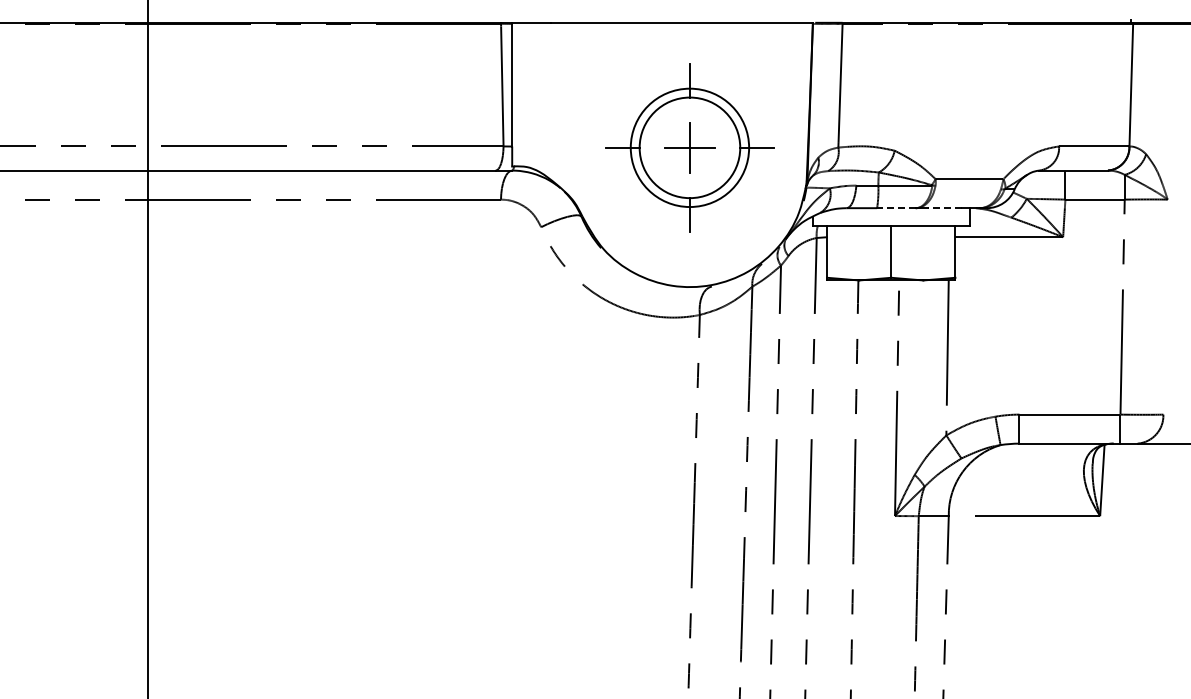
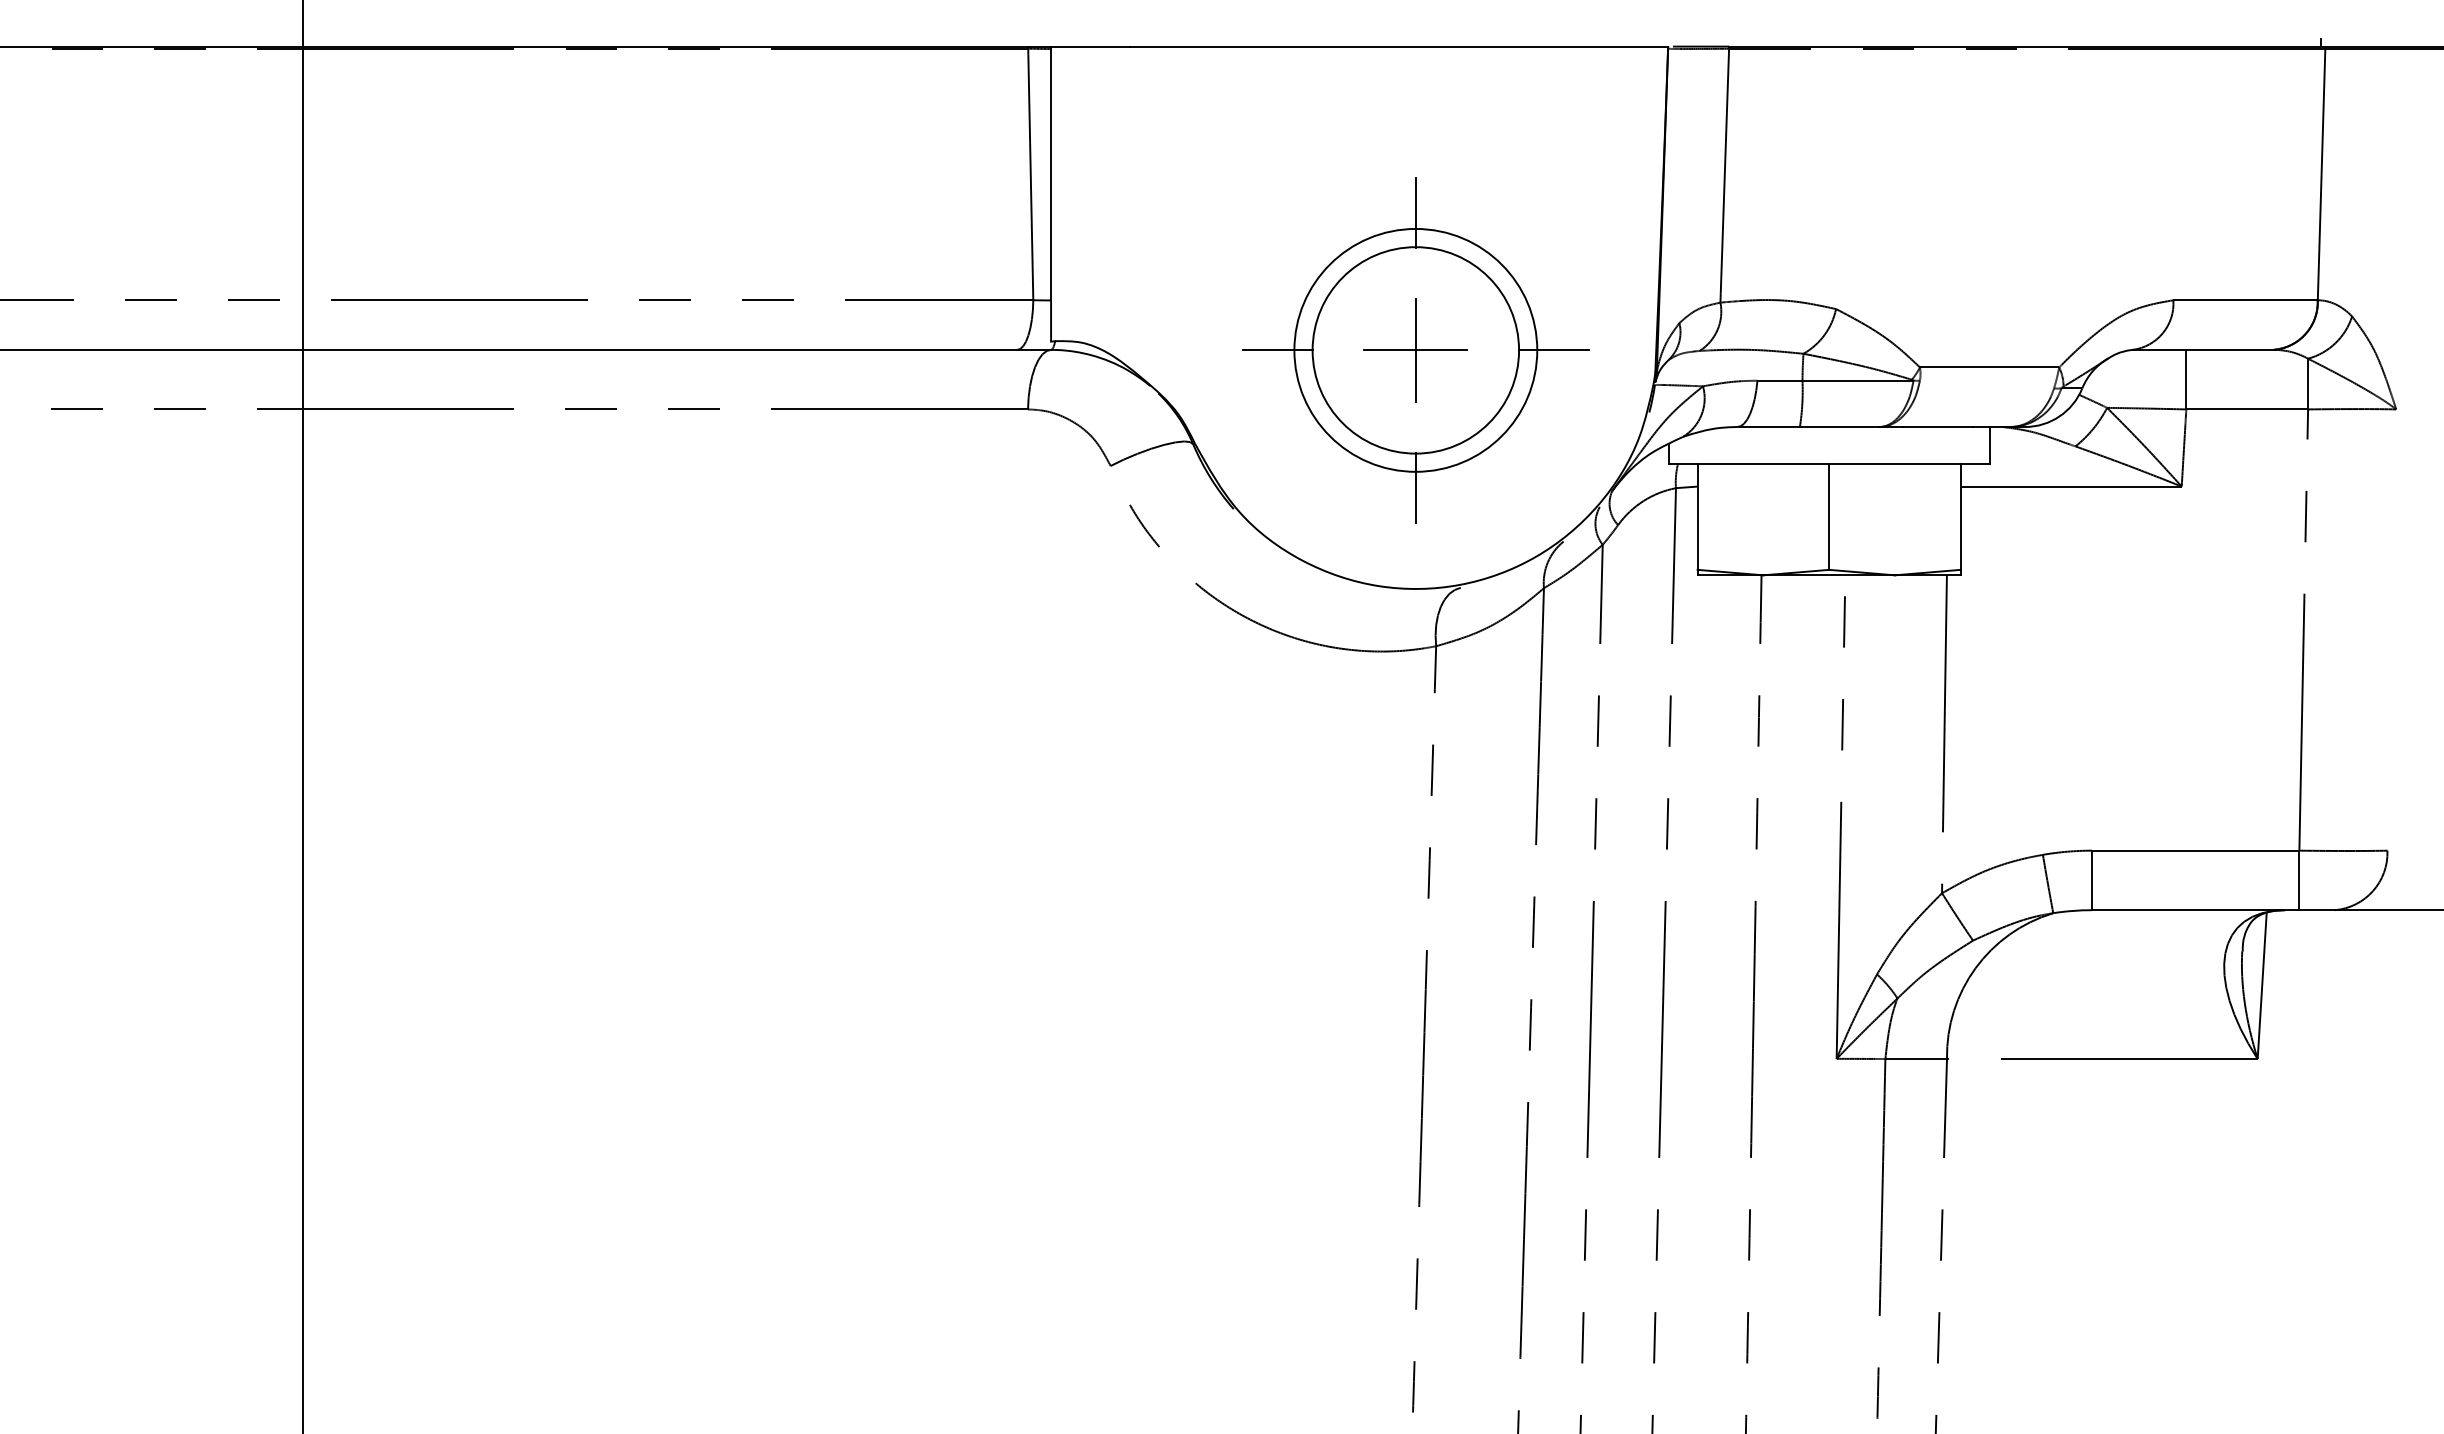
part: (689, 147) -> (1414, 349), moved
line: (895, 208) -> (1837, 427), dashed -> solid
line: (944, 208) -> (1938, 427), dashed -> solid

